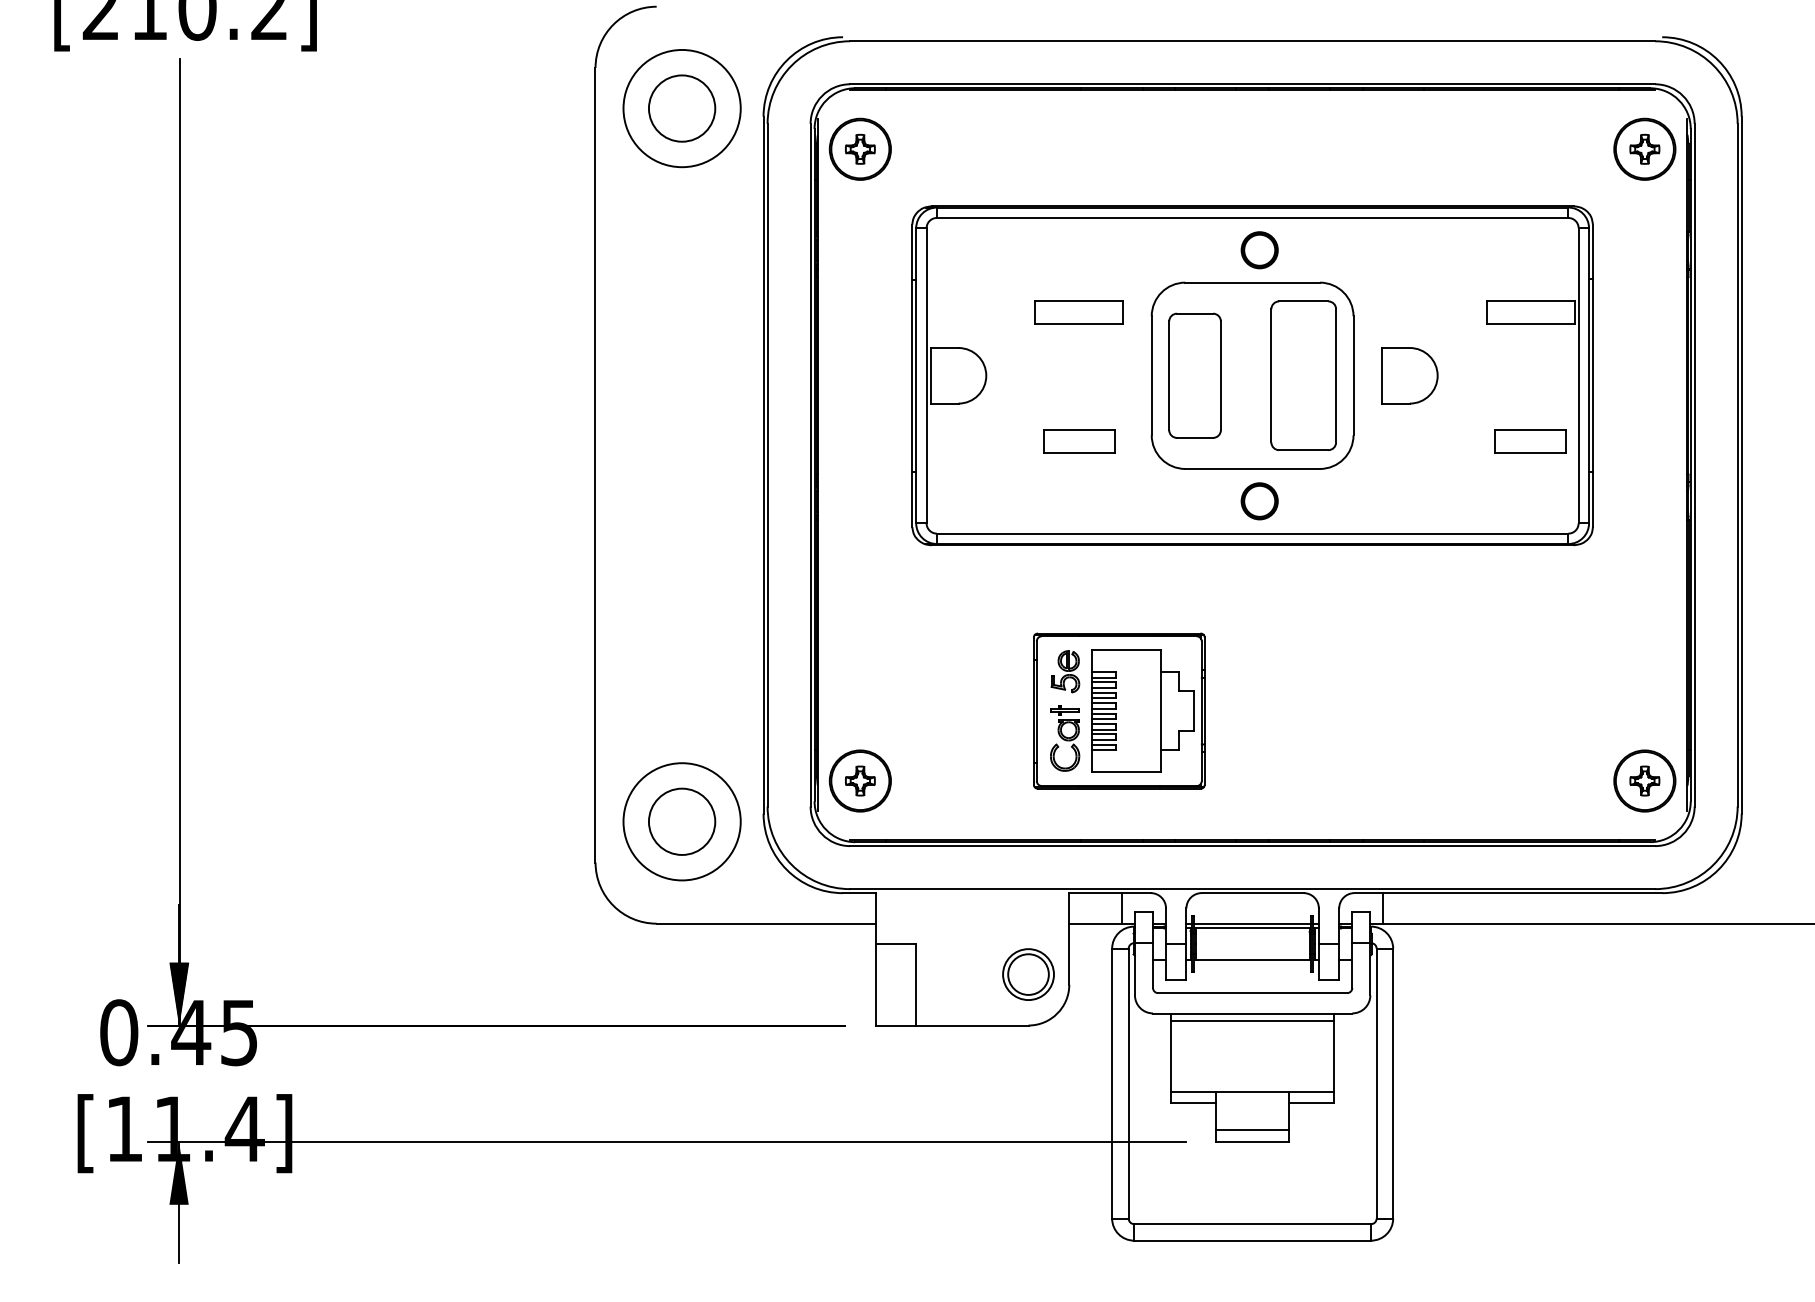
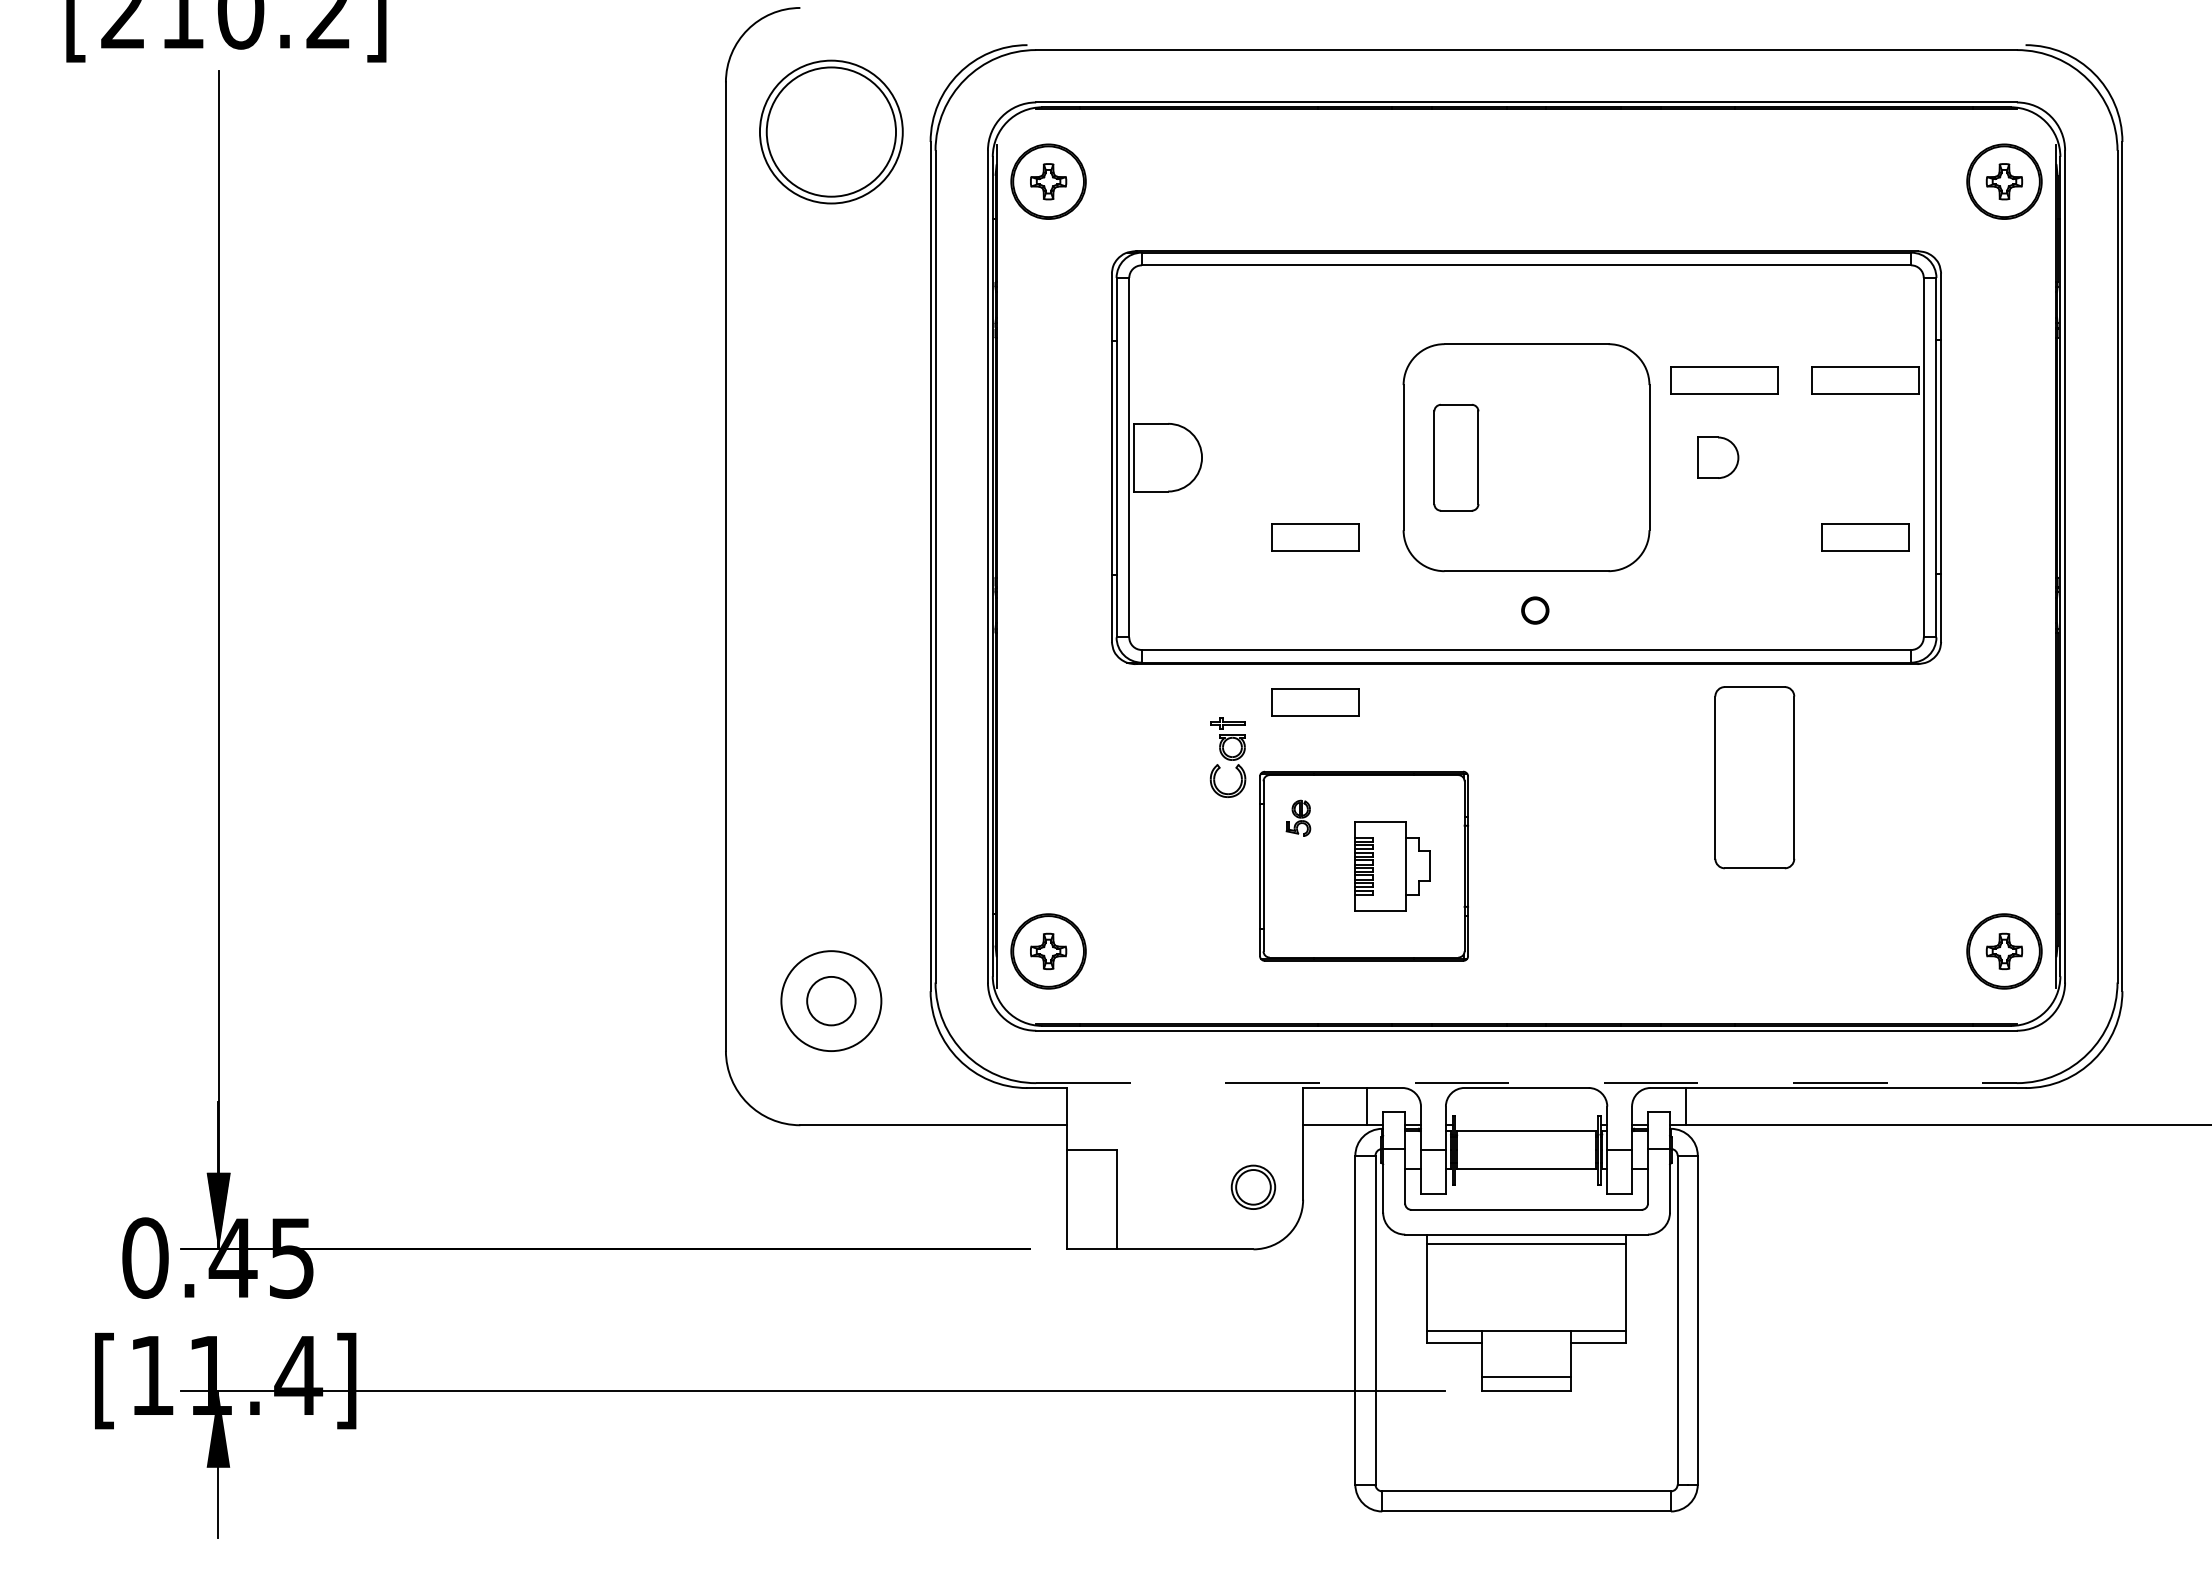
circle: (682, 108) -> (831, 131), size x1.6
part: (1259, 250) -> (1535, 304), removed
part: (1079, 312) -> (1724, 380), moved
part: (1195, 375) -> (1456, 457), size x0.7
part: (1303, 375) -> (1754, 777), moved
part: (1409, 375) -> (1717, 457), size x0.6
part: (1259, 501) -> (1535, 610), size x0.6
part: (1079, 576) -> (1315, 702), added
part: (1065, 671) -> (1298, 818), size x0.7
part: (1142, 710) -> (1392, 865), size x0.6
part: (1064, 738) -> (1227, 757), moved
circle: (681, 821) -> (830, 1000), size x0.7
circle: (682, 821) -> (831, 1000), size x0.6
line: (1253, 889) -> (1527, 1083), solid -> dashed
line: (1252, 923) -> (1526, 1125), removed
part: (1028, 974) -> (1253, 1187), size x0.7

